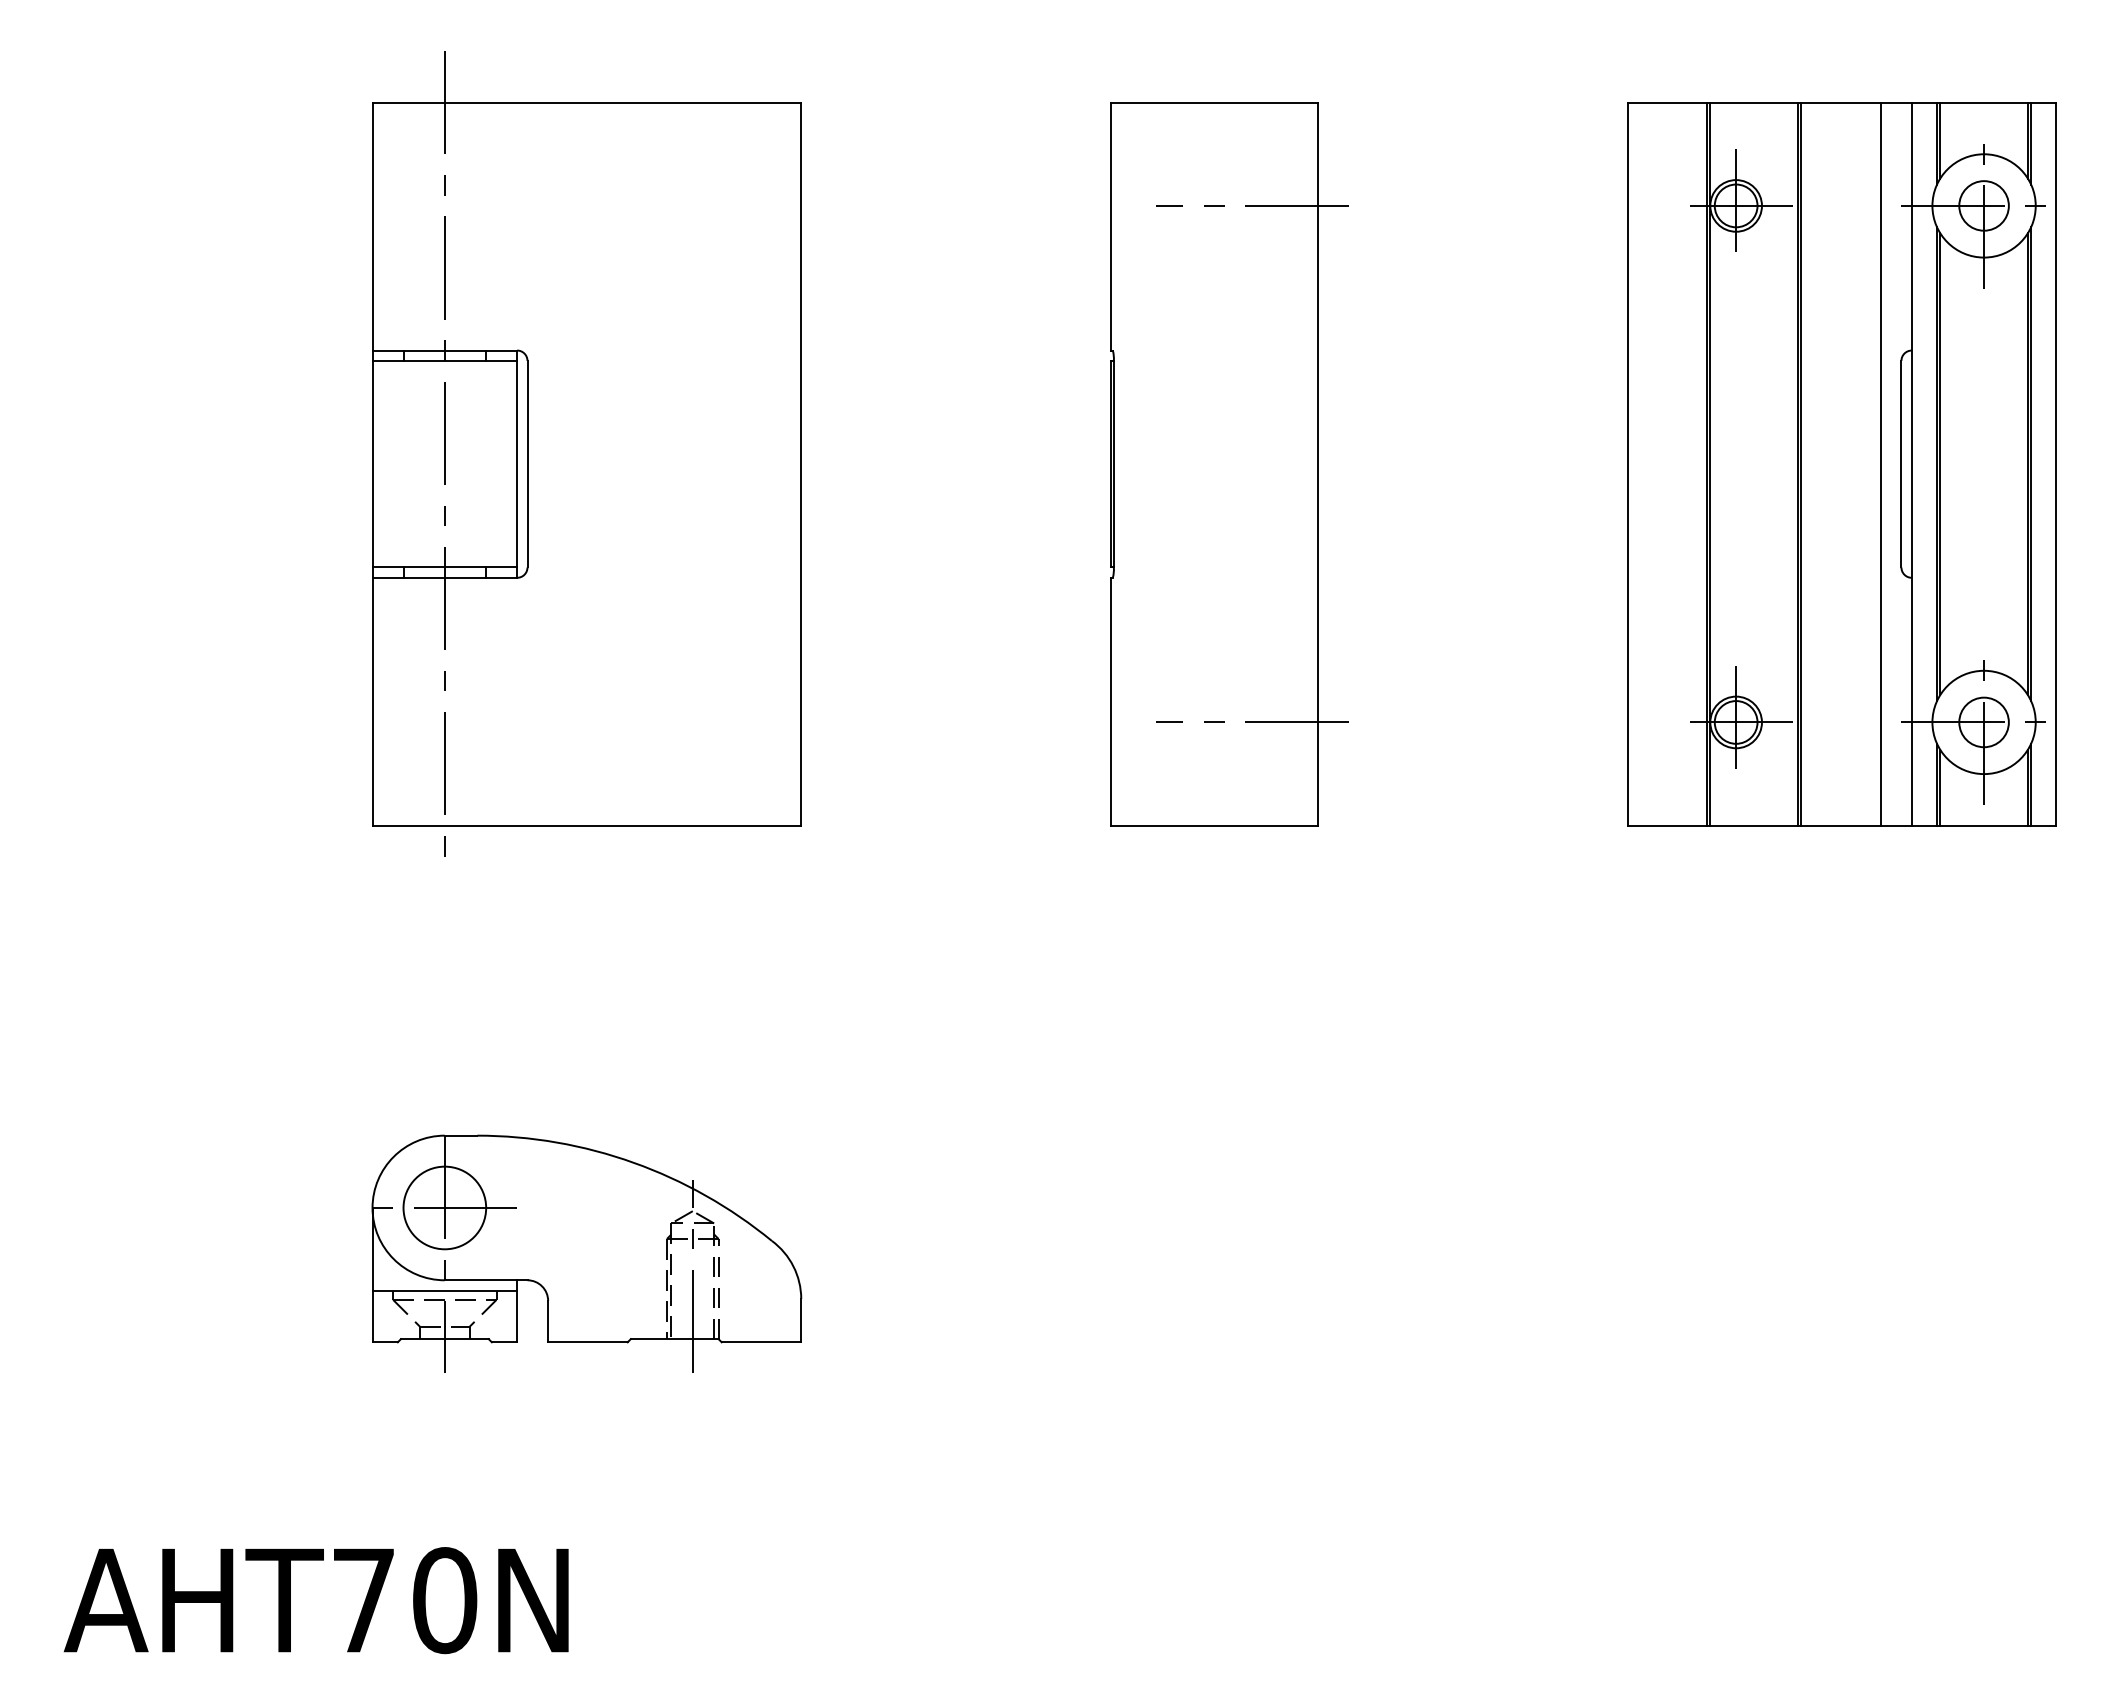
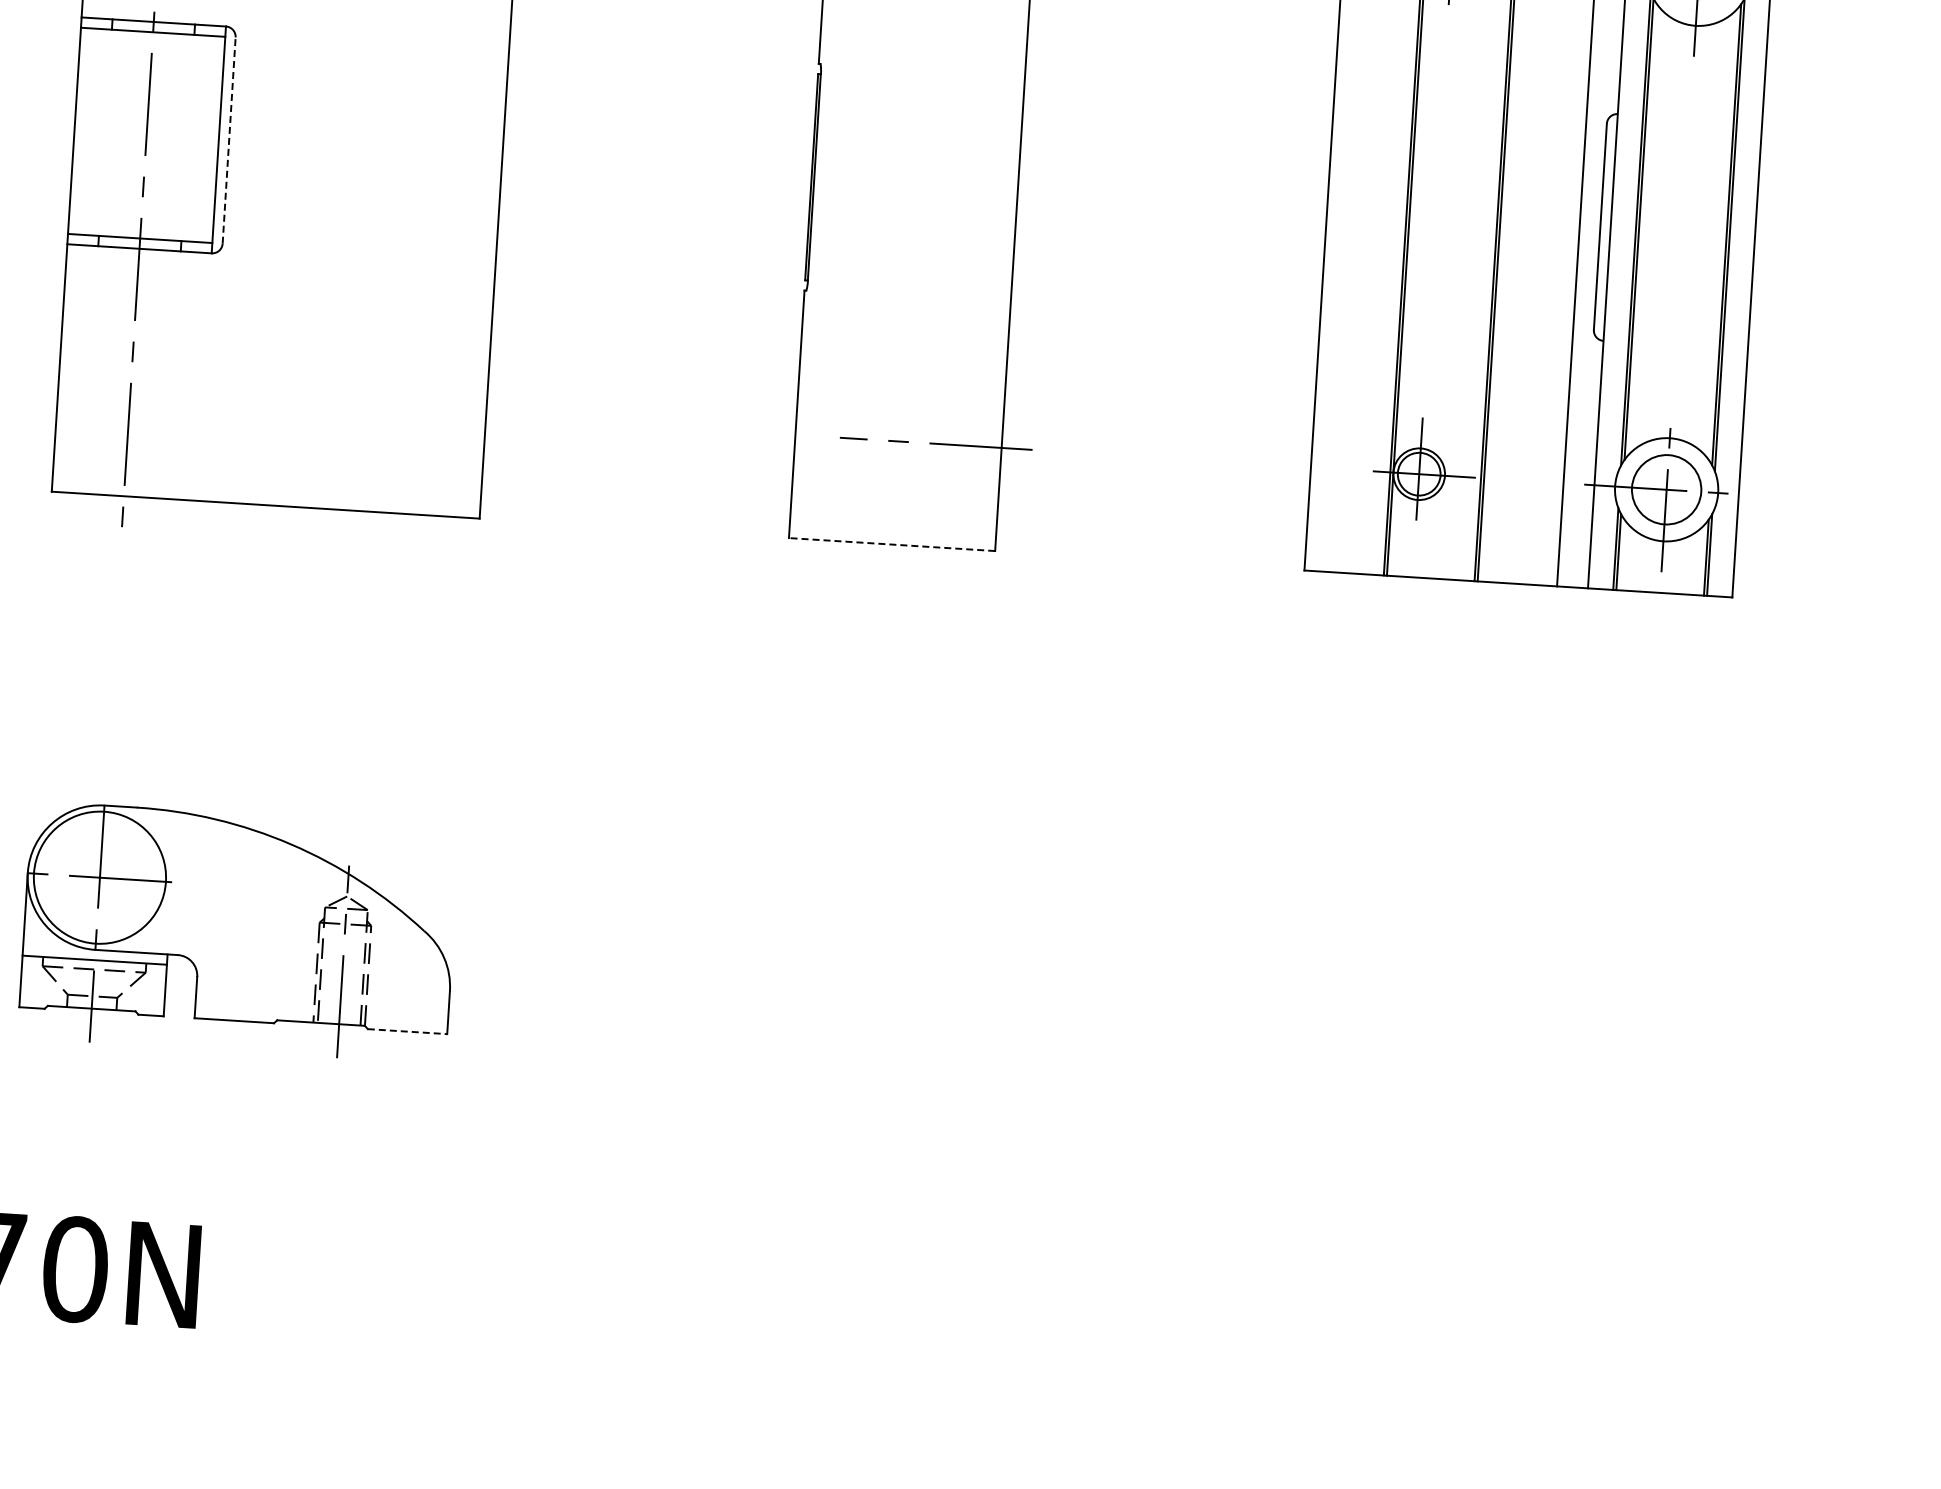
line: (527, 463) -> (229, 139), solid -> dashed
circle: (1983, 722) -> (1666, 489), size x1.4
line: (1213, 825) -> (891, 544), solid -> dashed
circle: (444, 1207) -> (99, 877), size x1.6
line: (761, 1342) -> (407, 1031), solid -> dashed

